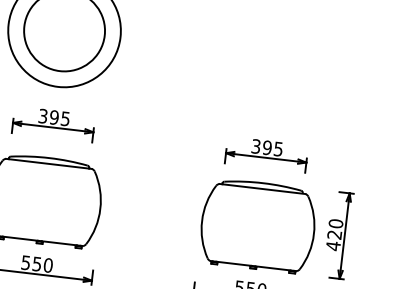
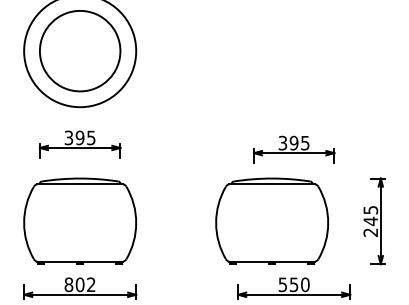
part: (257, 225) -> (271, 220), moved
text: (334, 235) -> (370, 221), 420 -> 245
text: (36, 263) -> (79, 284), 550 -> 802

